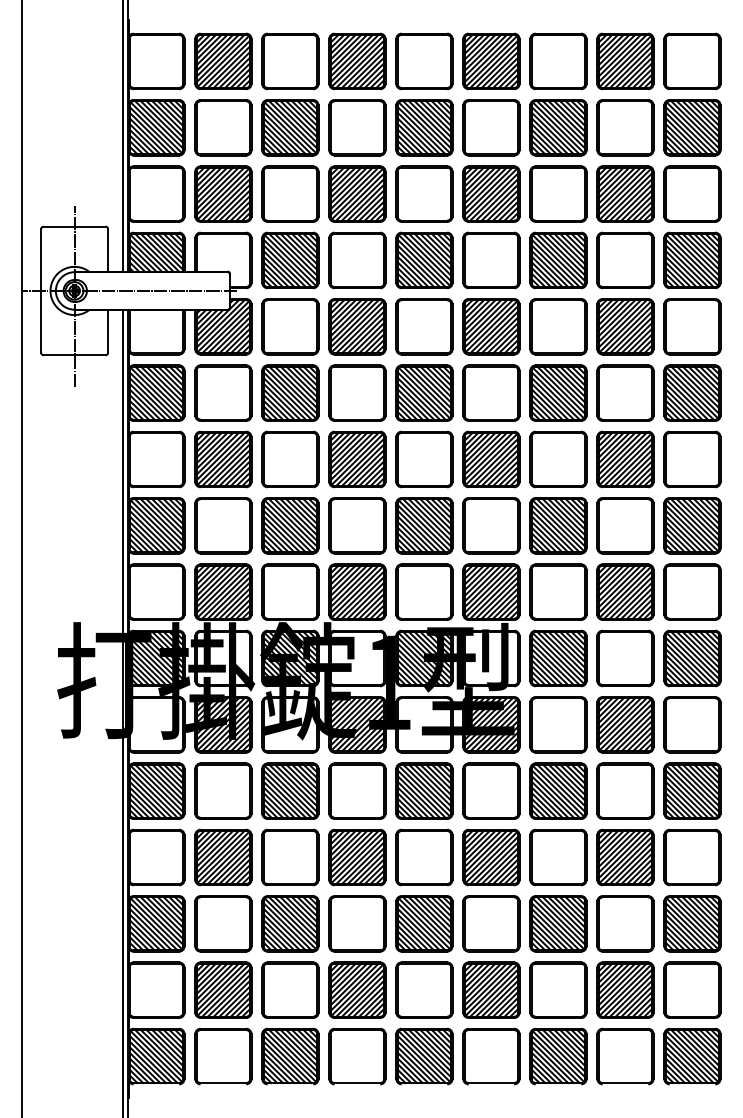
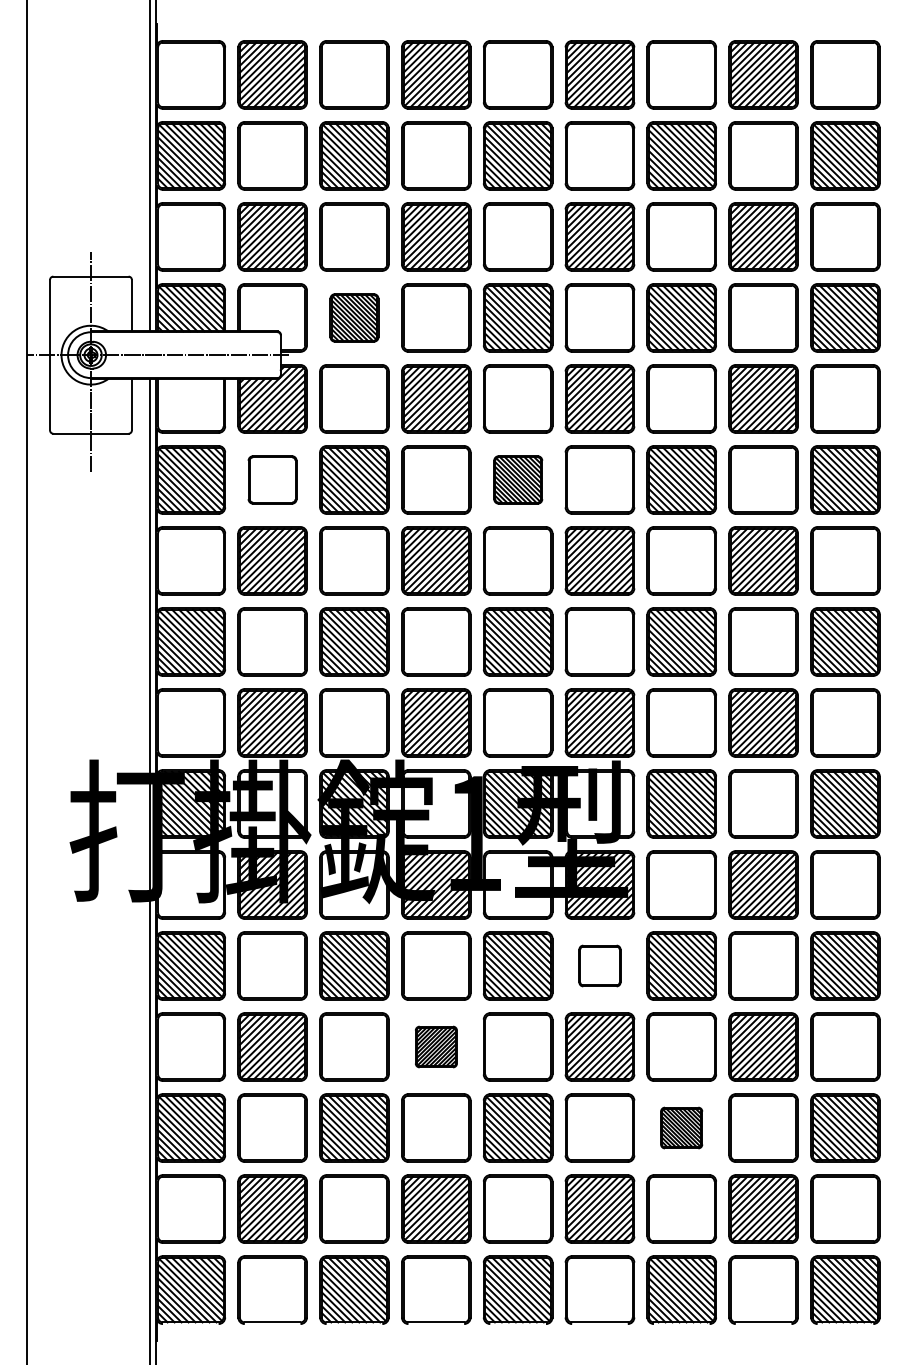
part: (290, 260) -> (354, 317), size x0.7
part: (223, 392) -> (272, 479), size x0.7
part: (424, 392) -> (518, 479), size x0.7
part: (491, 790) -> (599, 965), size x0.6
part: (357, 857) -> (436, 1046), size x0.6
part: (558, 923) -> (681, 1127), size x0.6

